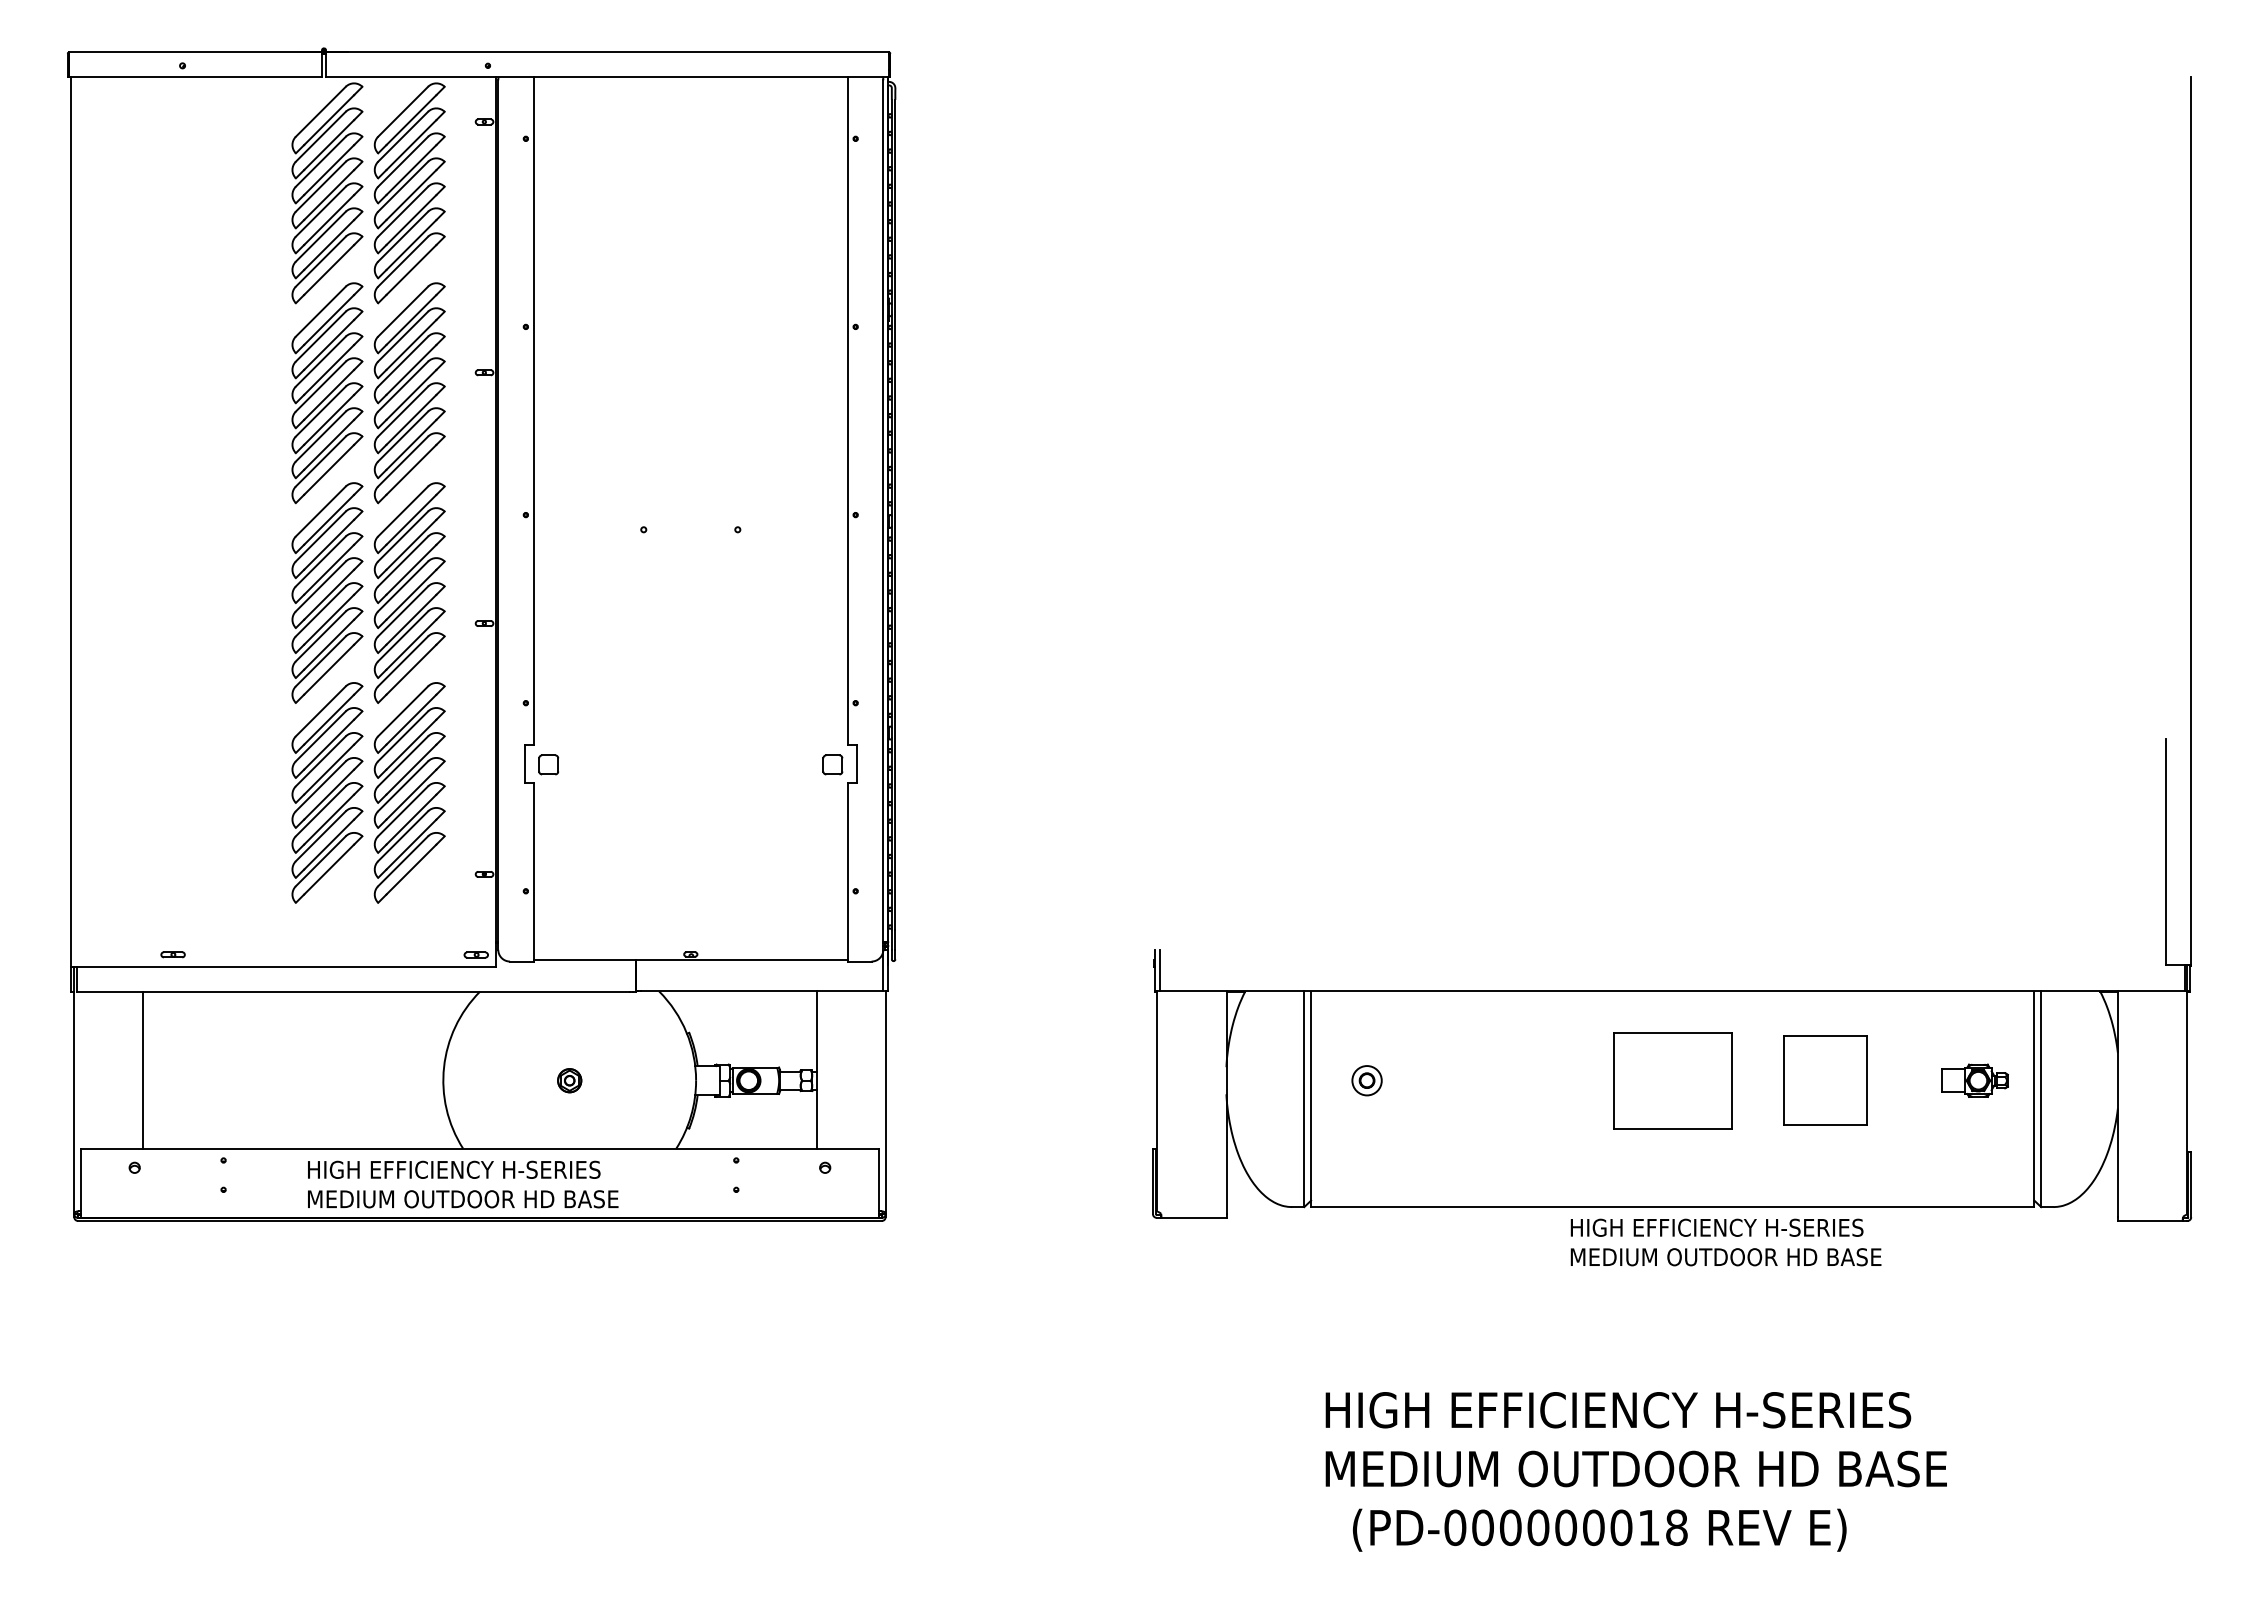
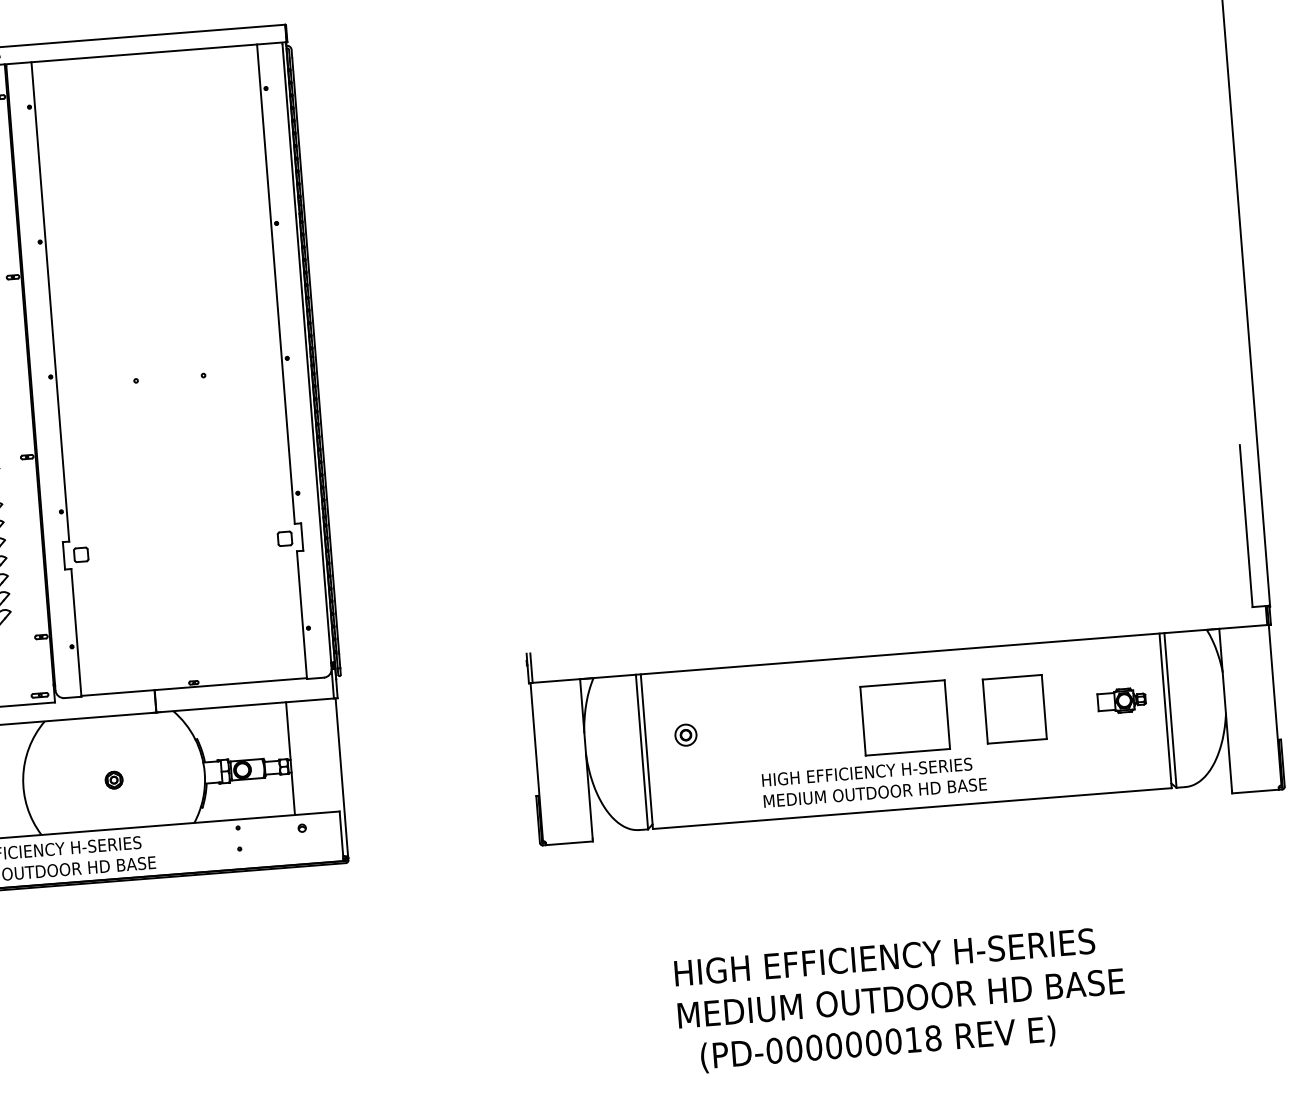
text: (1725, 1242) -> (873, 782), moved

